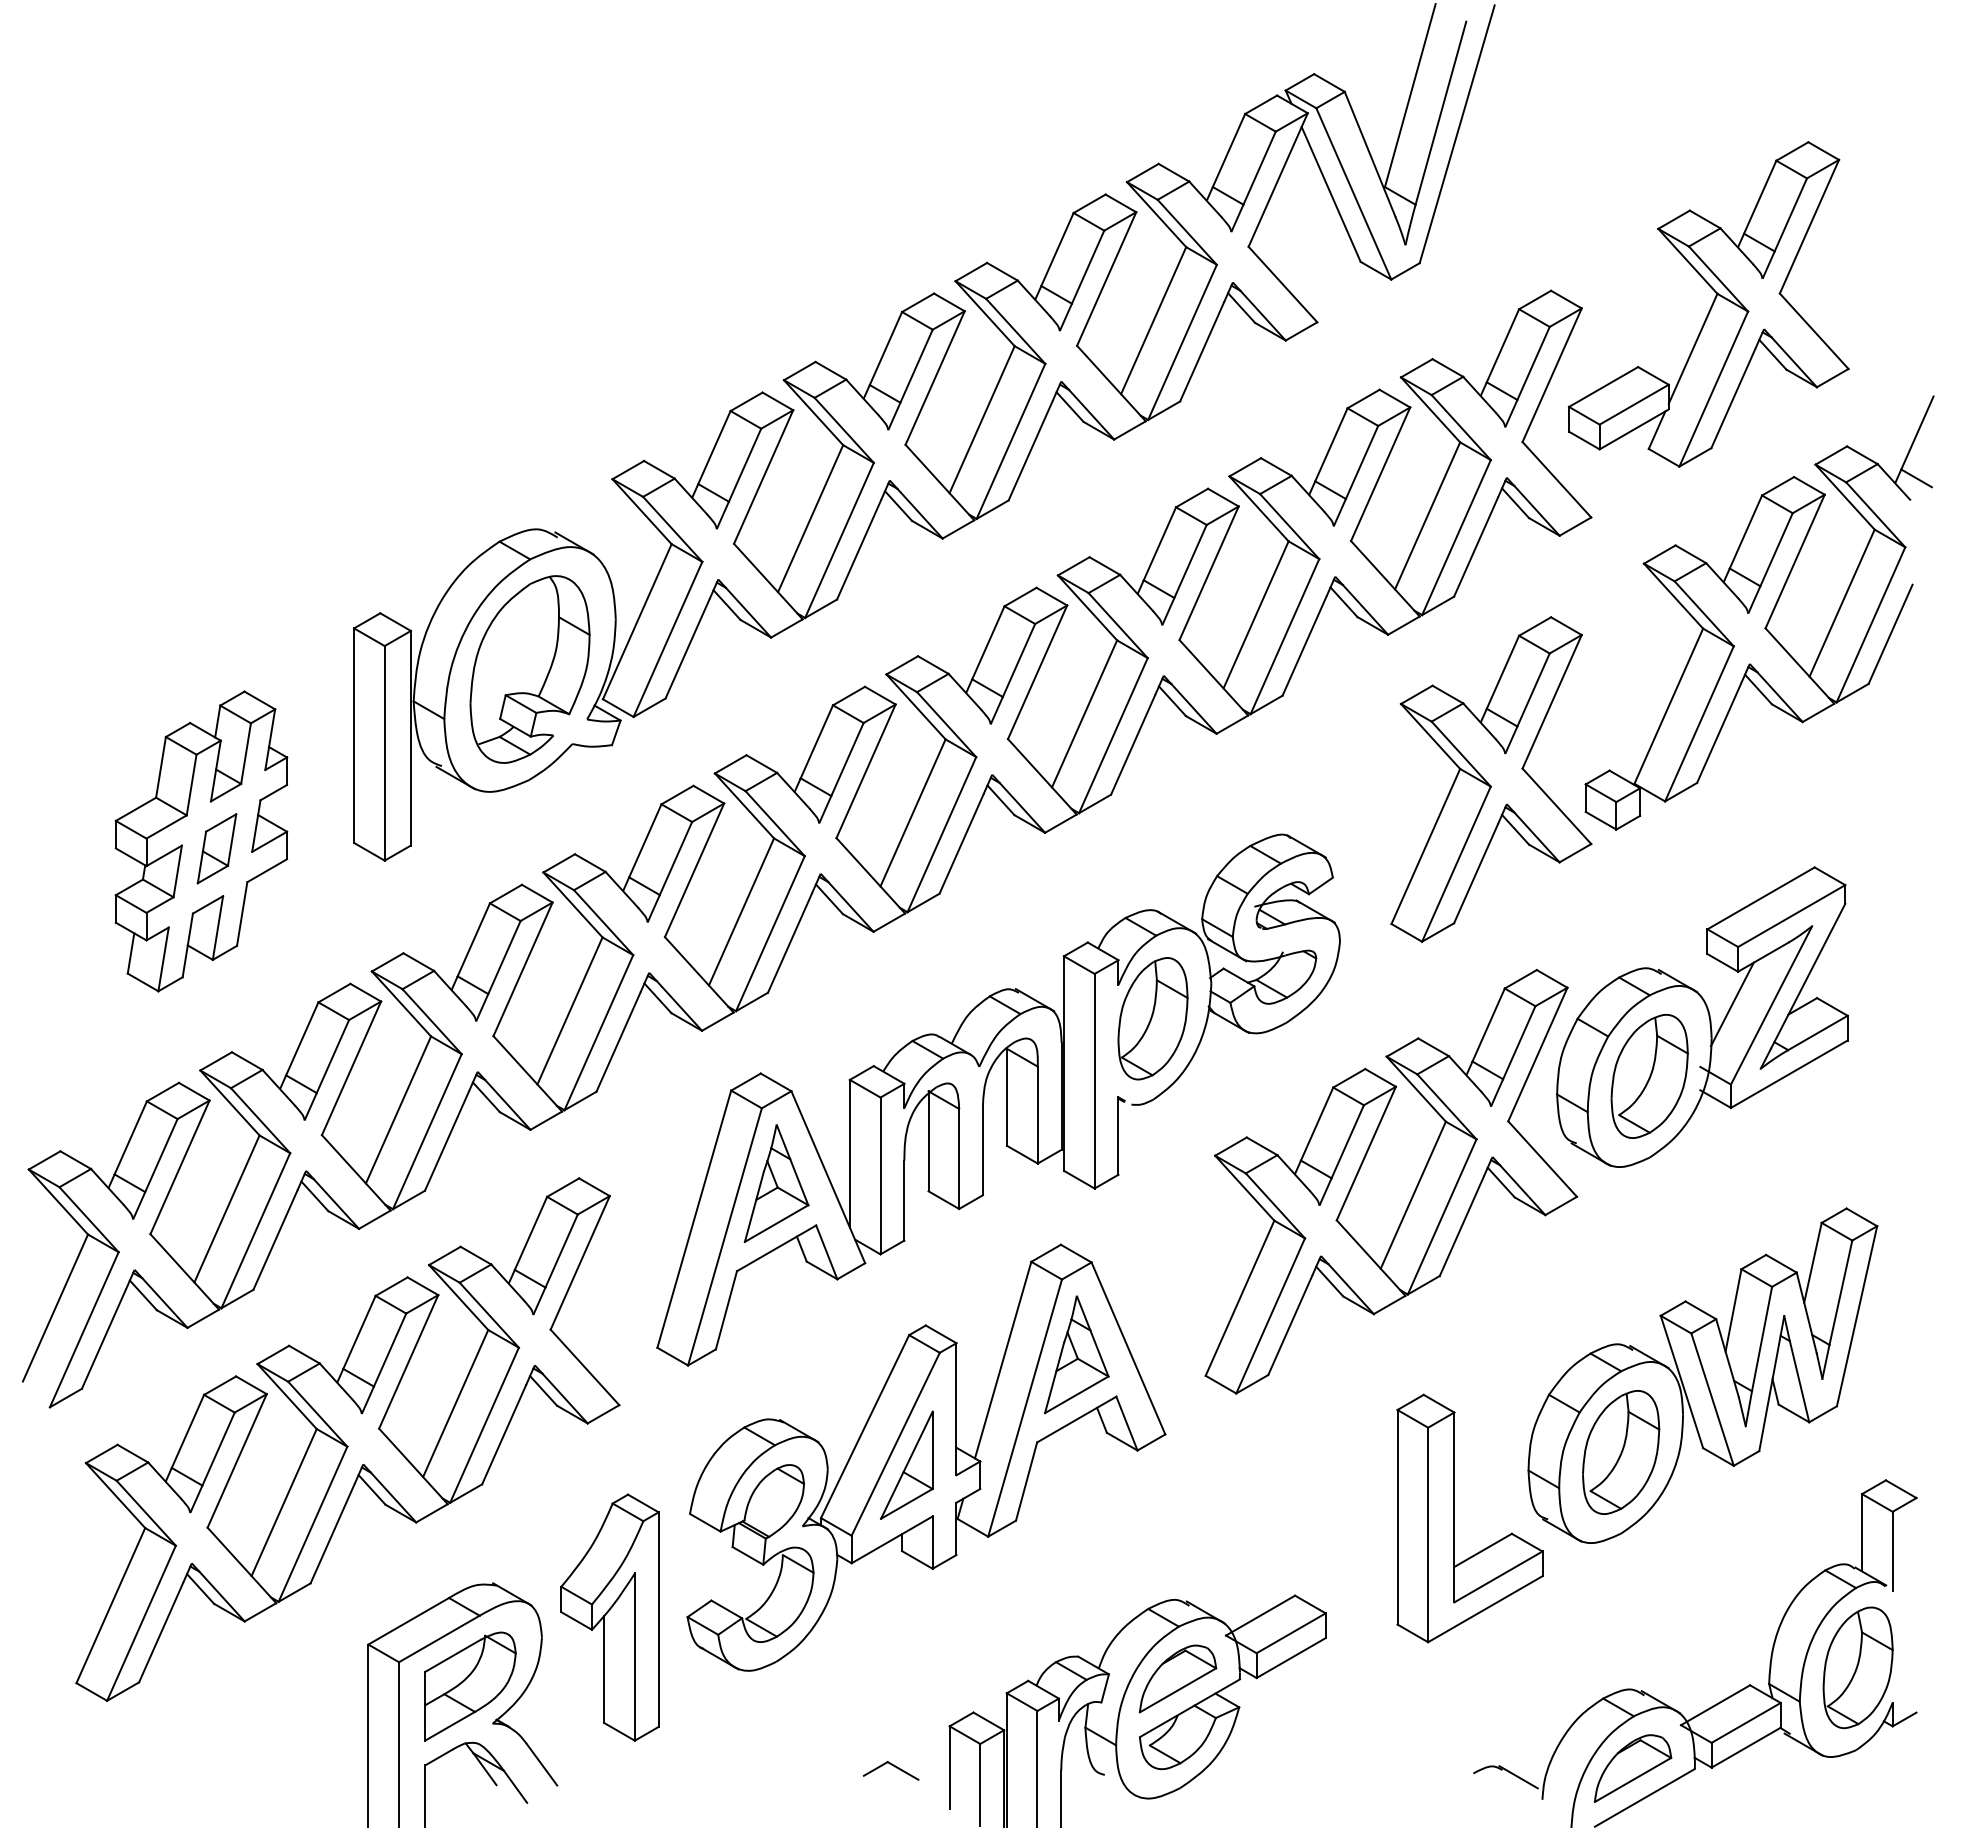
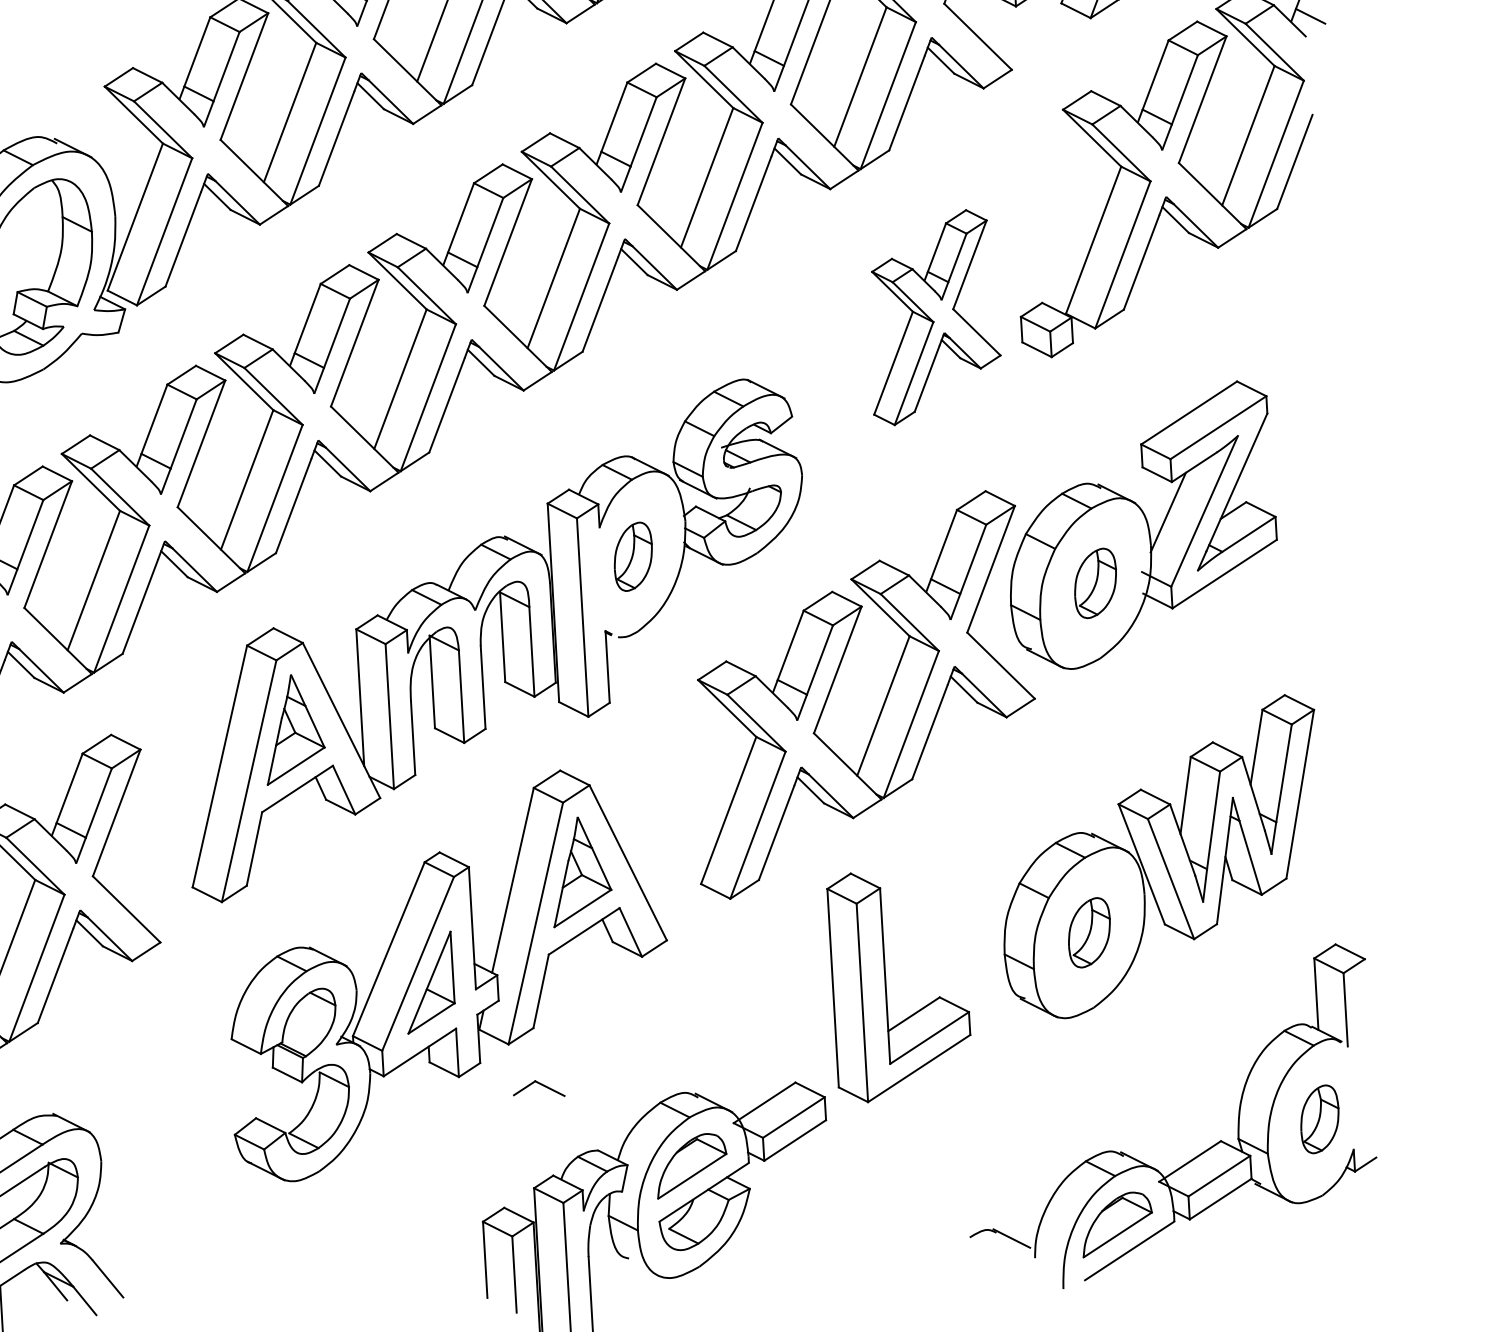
part: (1491, 779) -> (933, 317), size x0.7
part: (1152, 1018) -> (632, 556), size x0.6
part: (1649, 1075) -> (1095, 582), size x0.6
part: (1621, 1452) -> (1089, 932), size x0.6
part: (1454, 1518) -> (885, 986), moved
part: (609, 1617) -> (162, 1139), removed
part: (1857, 1667) -> (1319, 1119), size x0.6
part: (890, 1770) -> (538, 1088), moved

